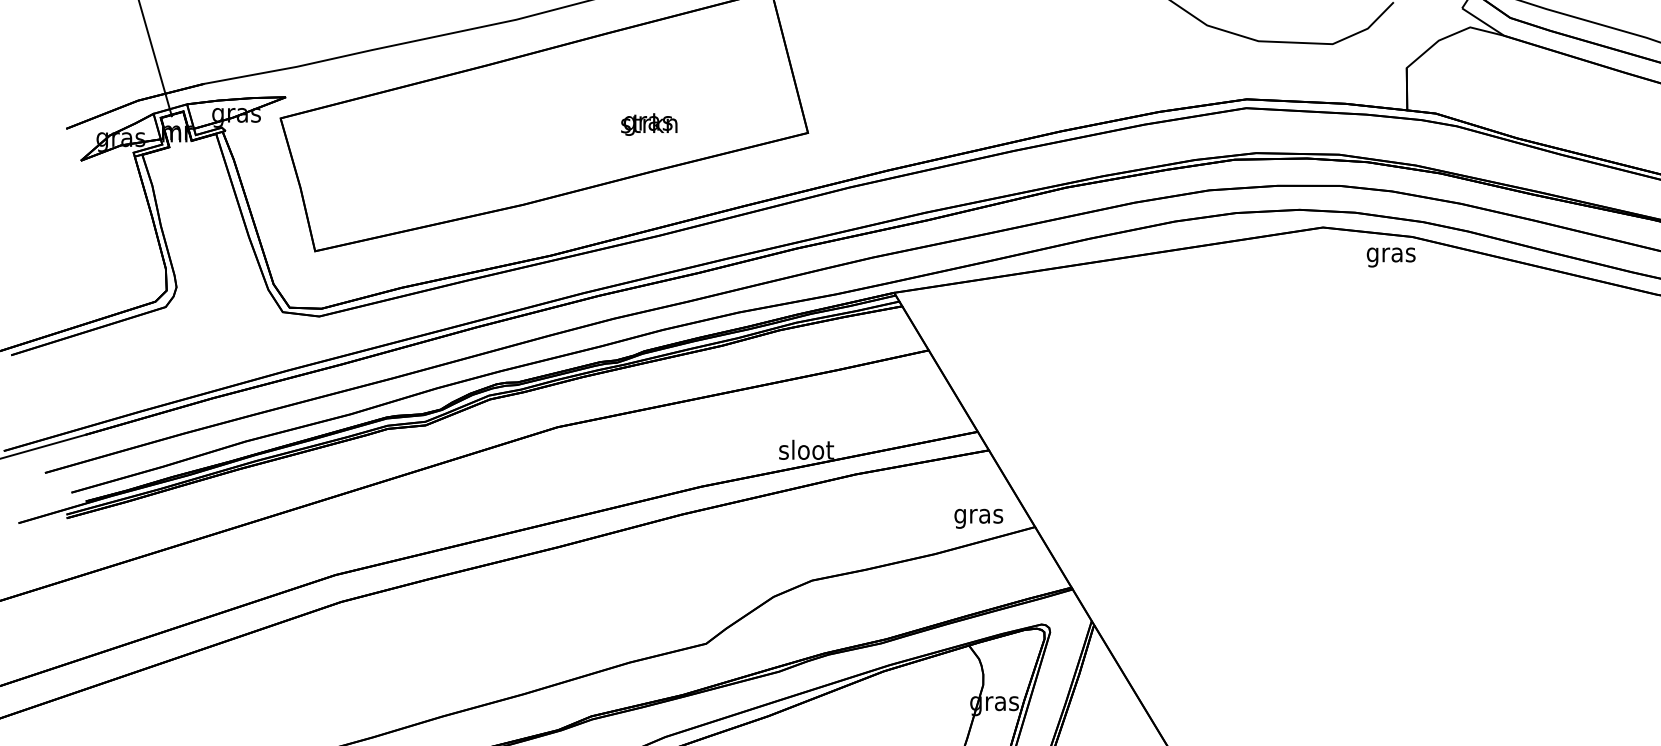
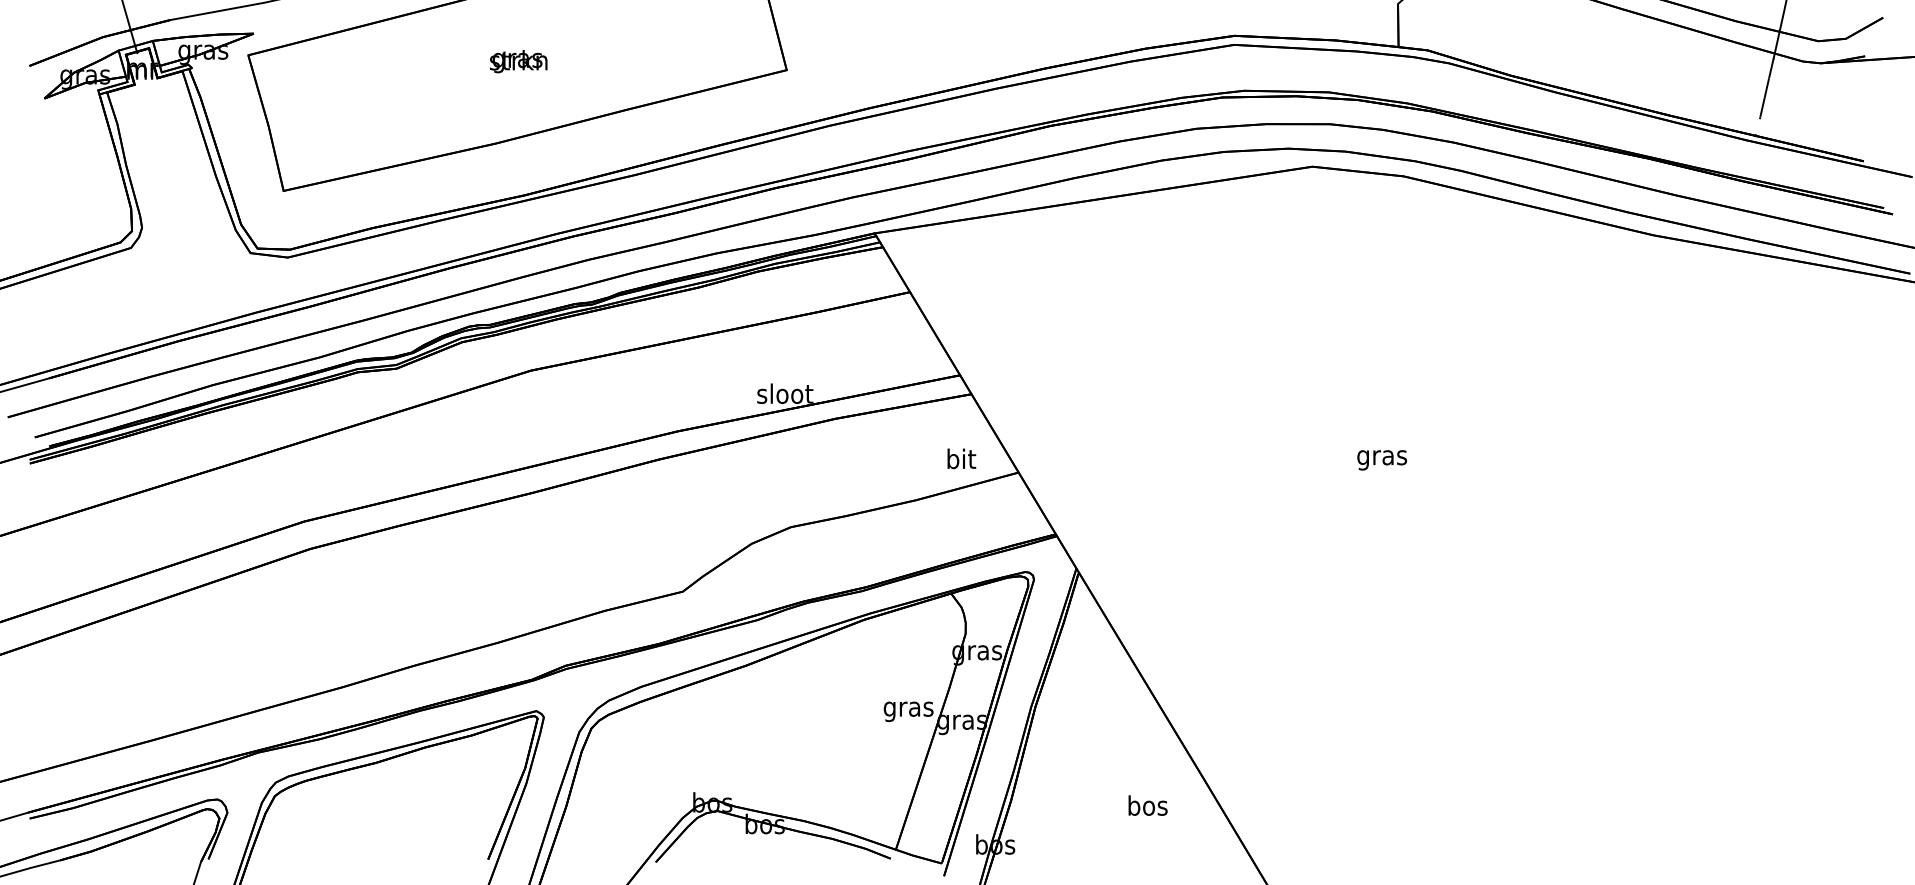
text: (649, 124) -> (518, 61), moved
text: (1390, 257) -> (1381, 460), moved
text: (978, 516) -> (960, 461), gras -> bit

